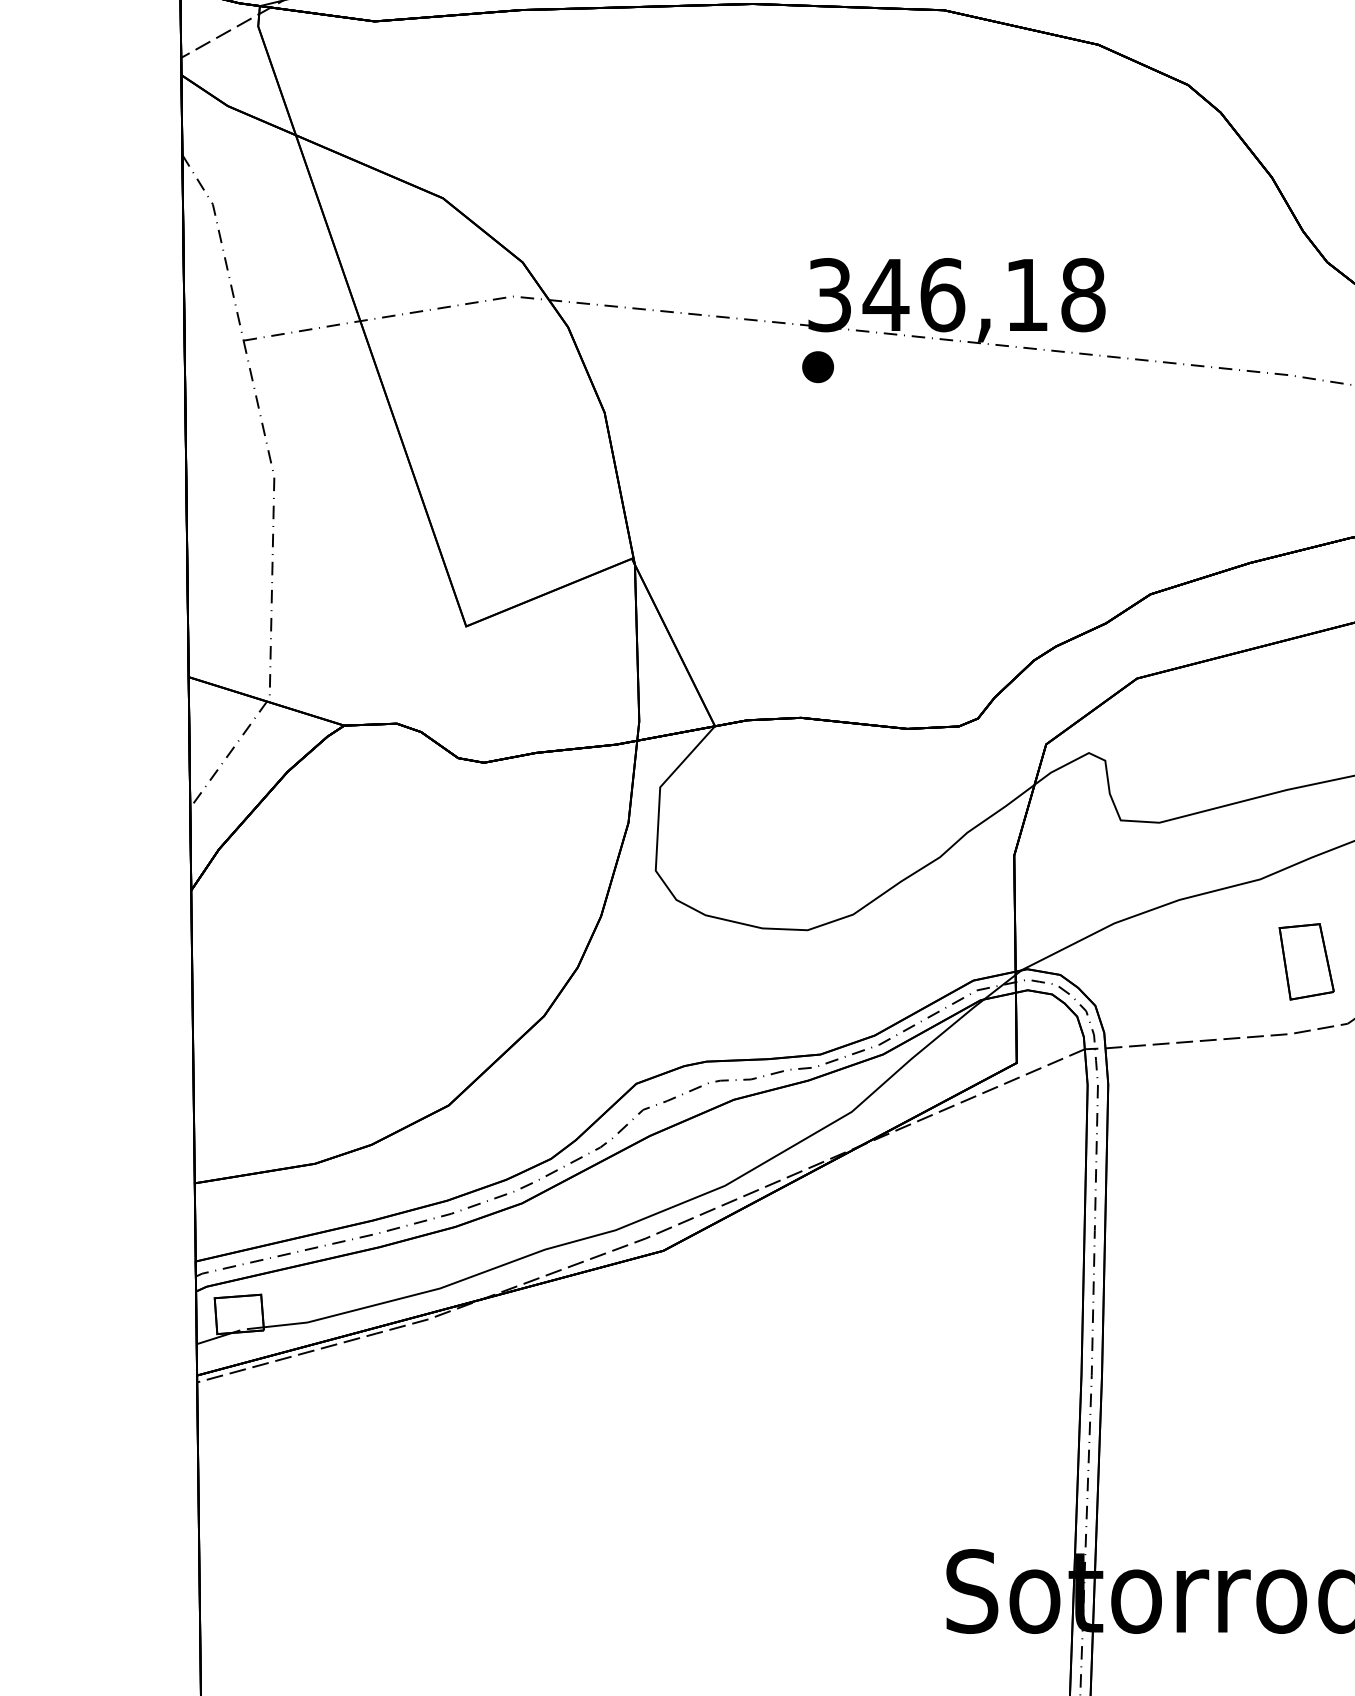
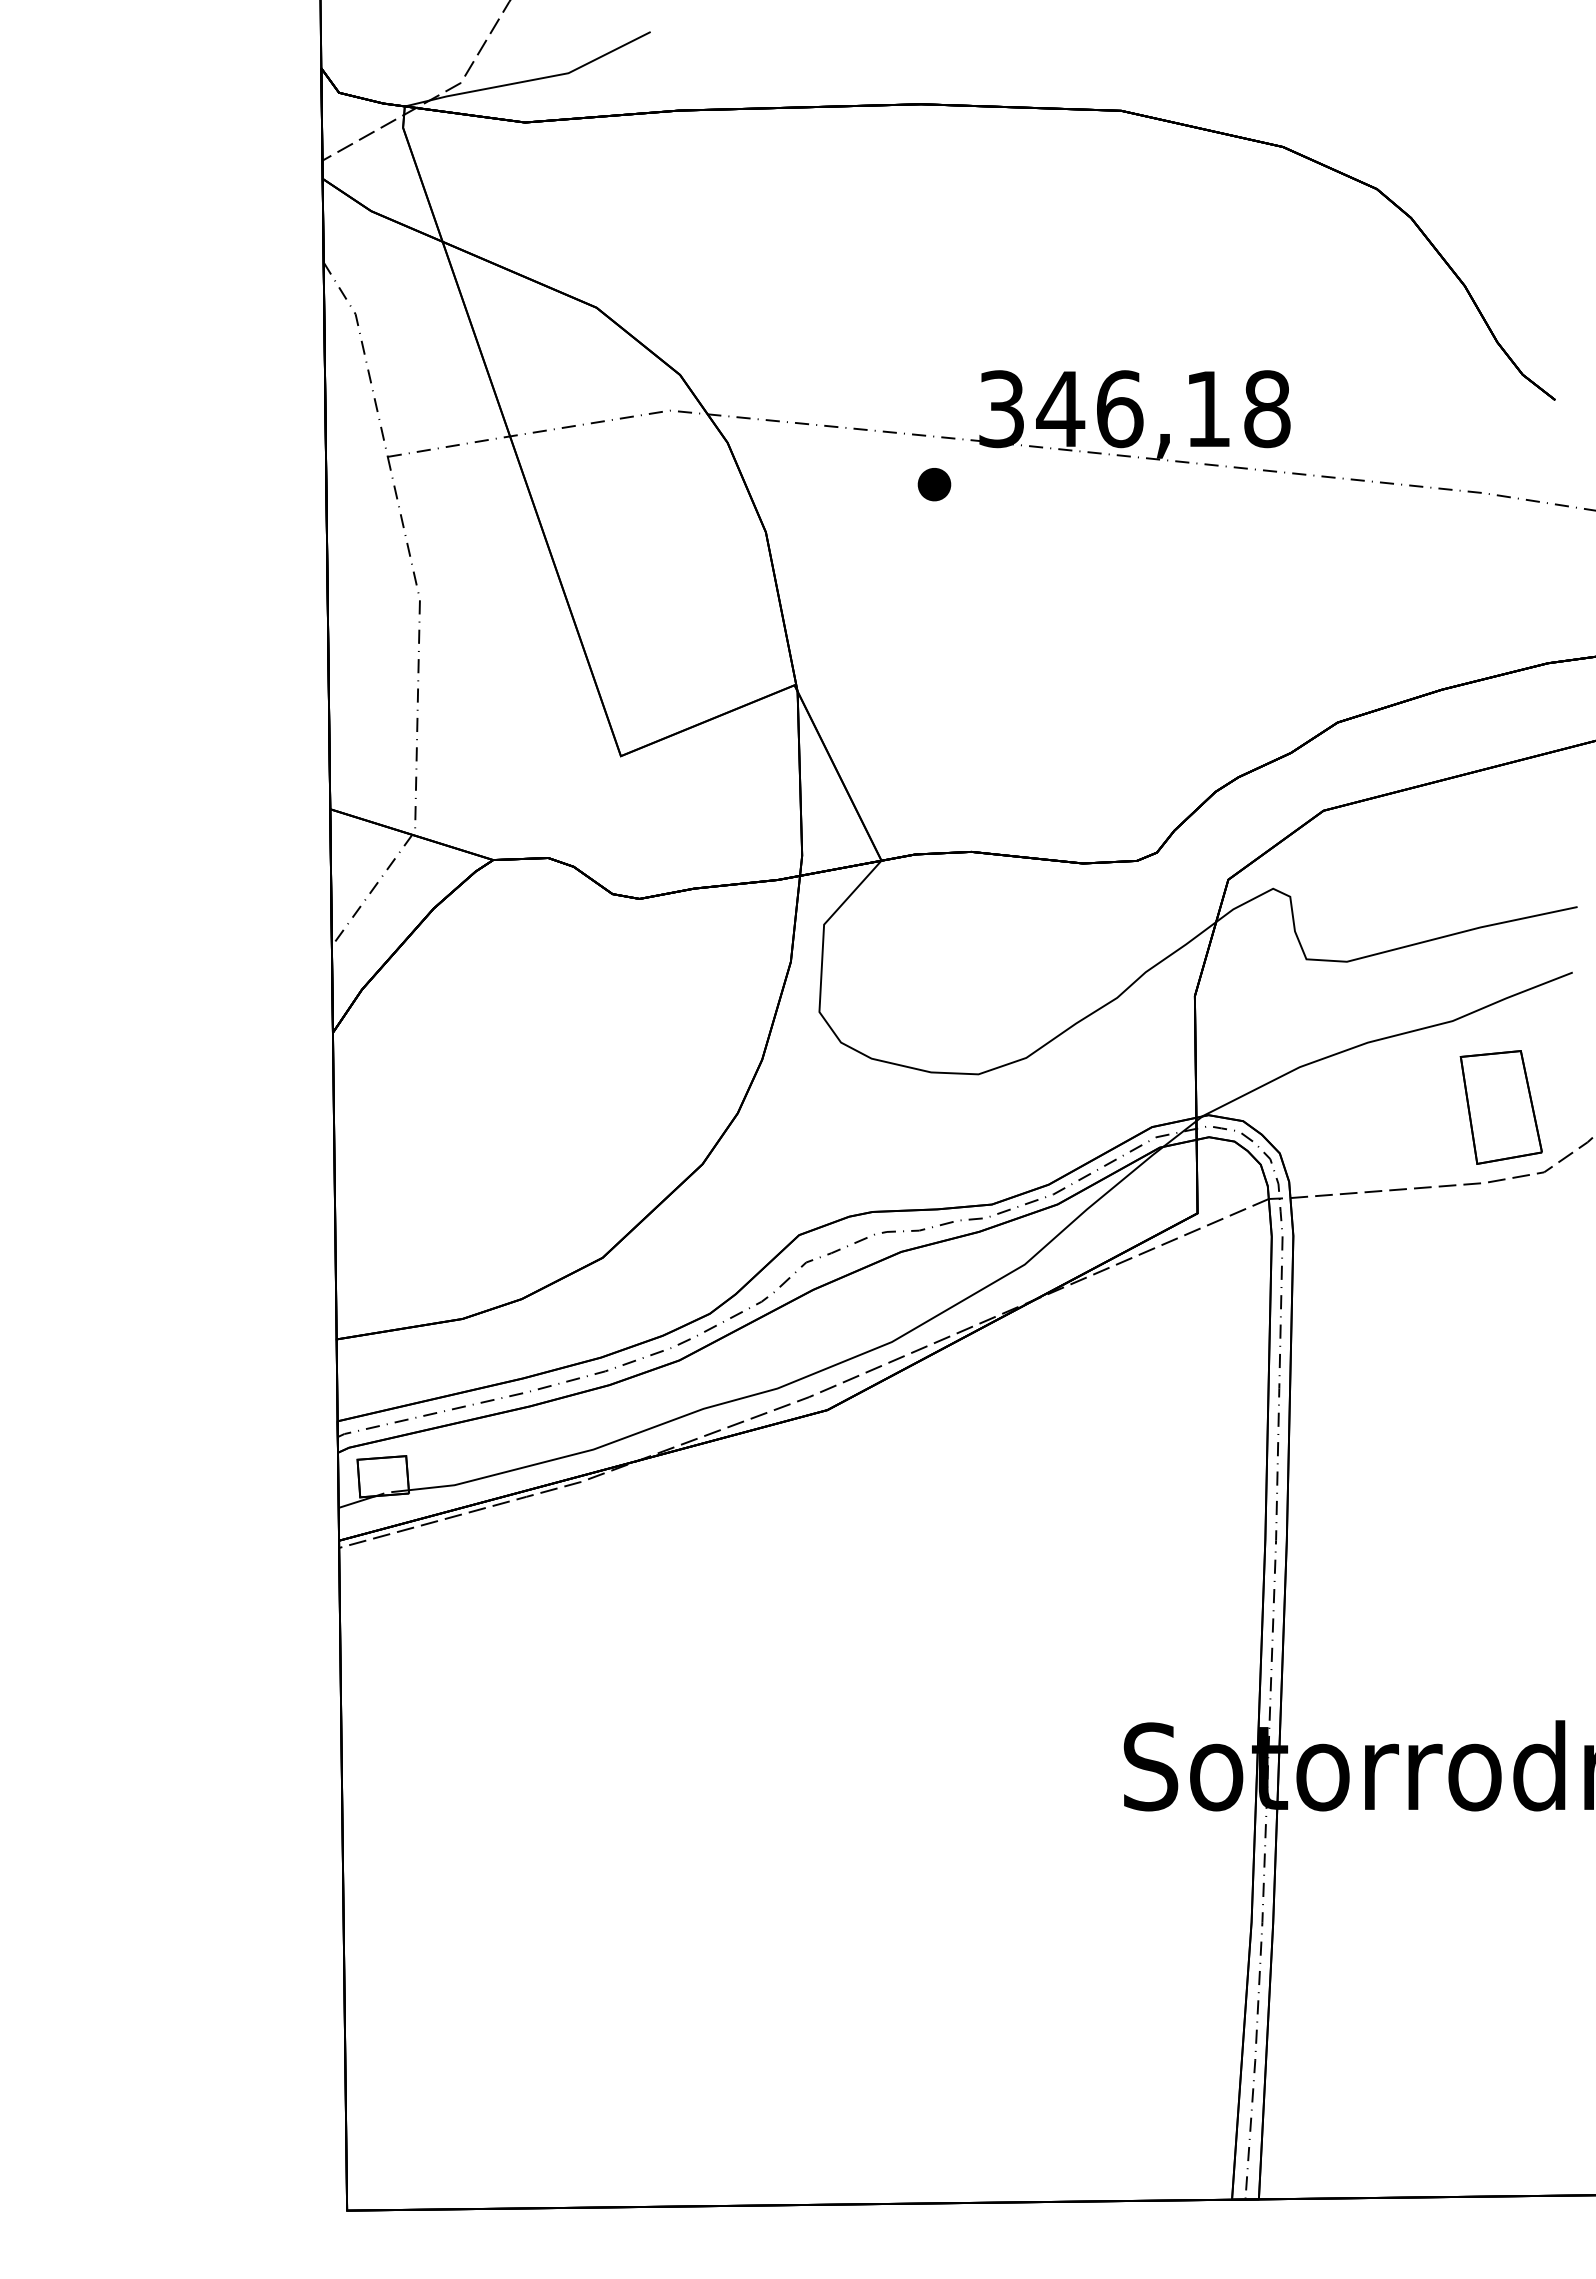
part: (818, 367) -> (934, 484), moved
part: (1306, 961) -> (1500, 1107), size x1.43

